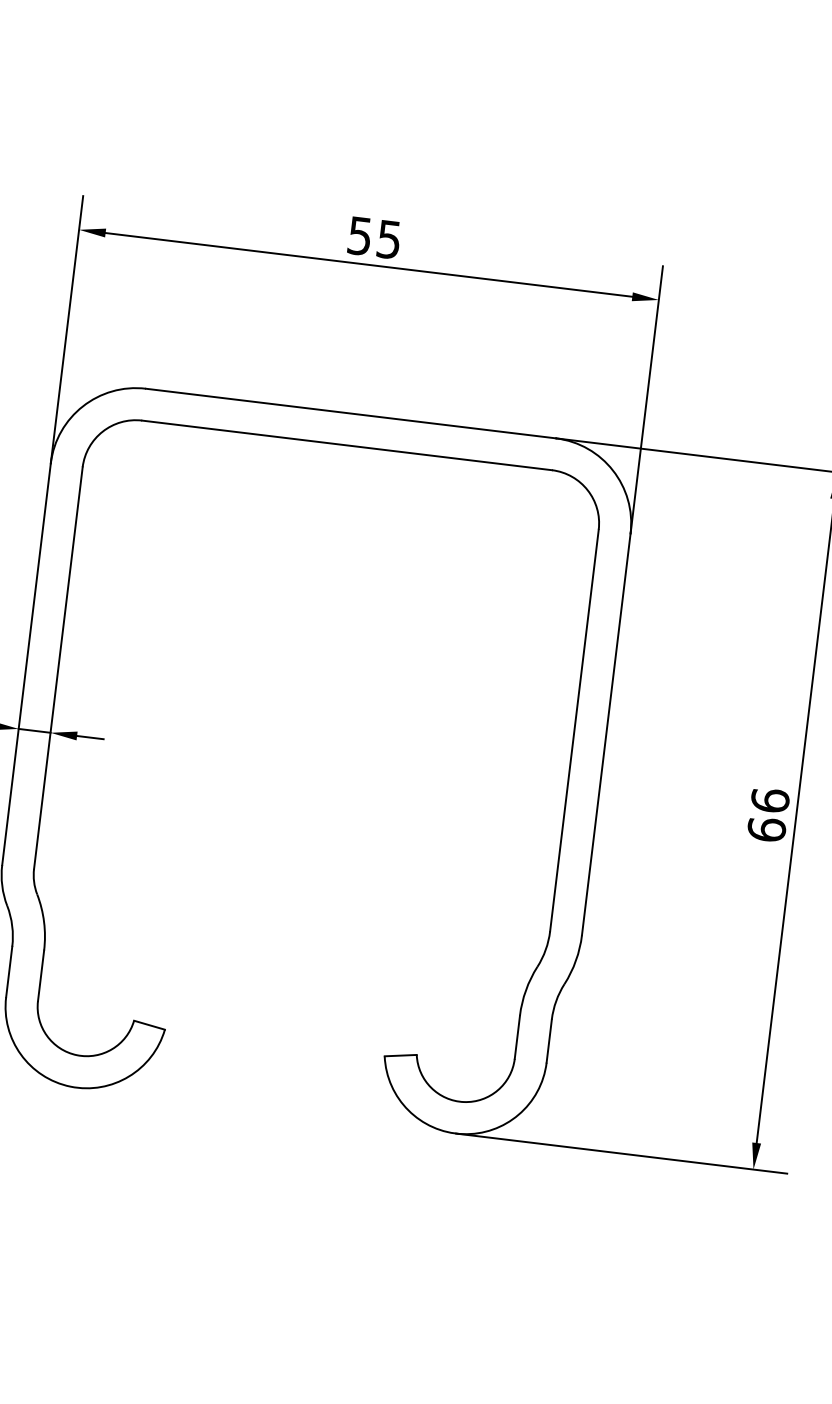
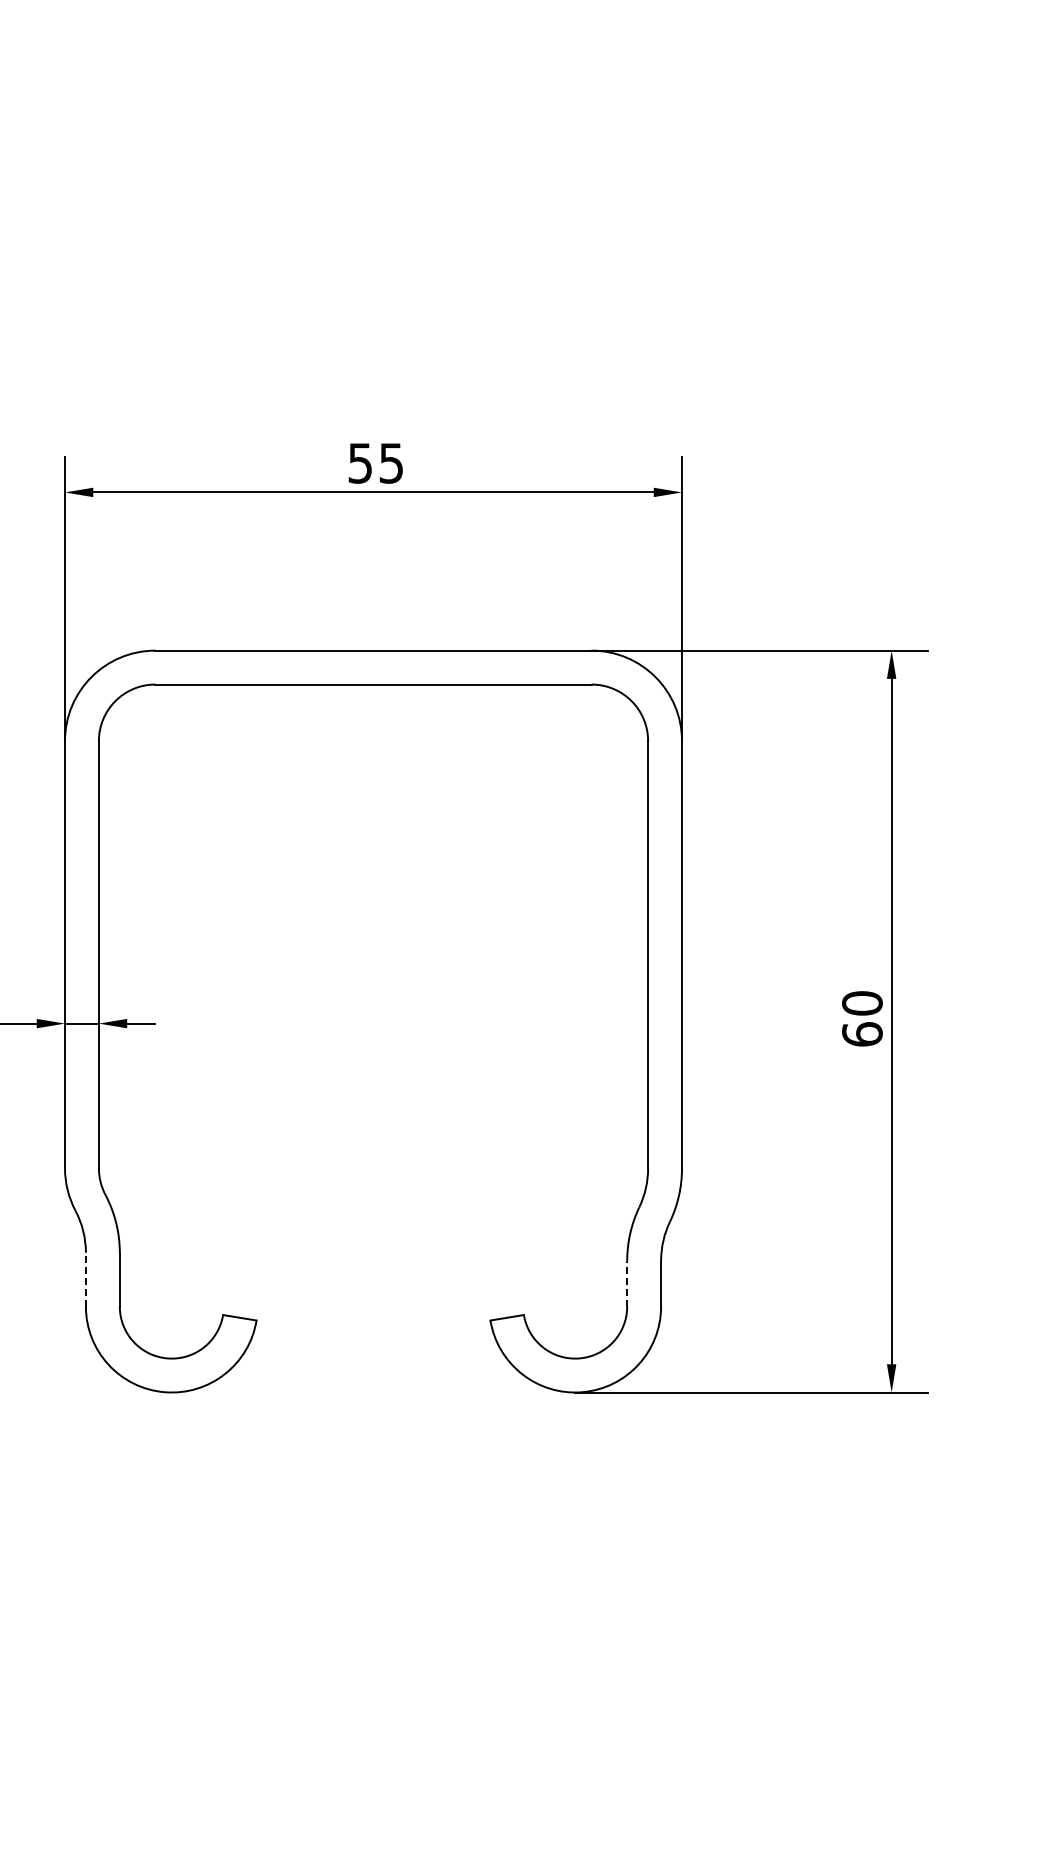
text: (770, 800) -> (862, 1003), 66 -> 60
line: (8, 971) -> (85, 1279), solid -> dashed
line: (517, 1037) -> (627, 1283), solid -> dashed

